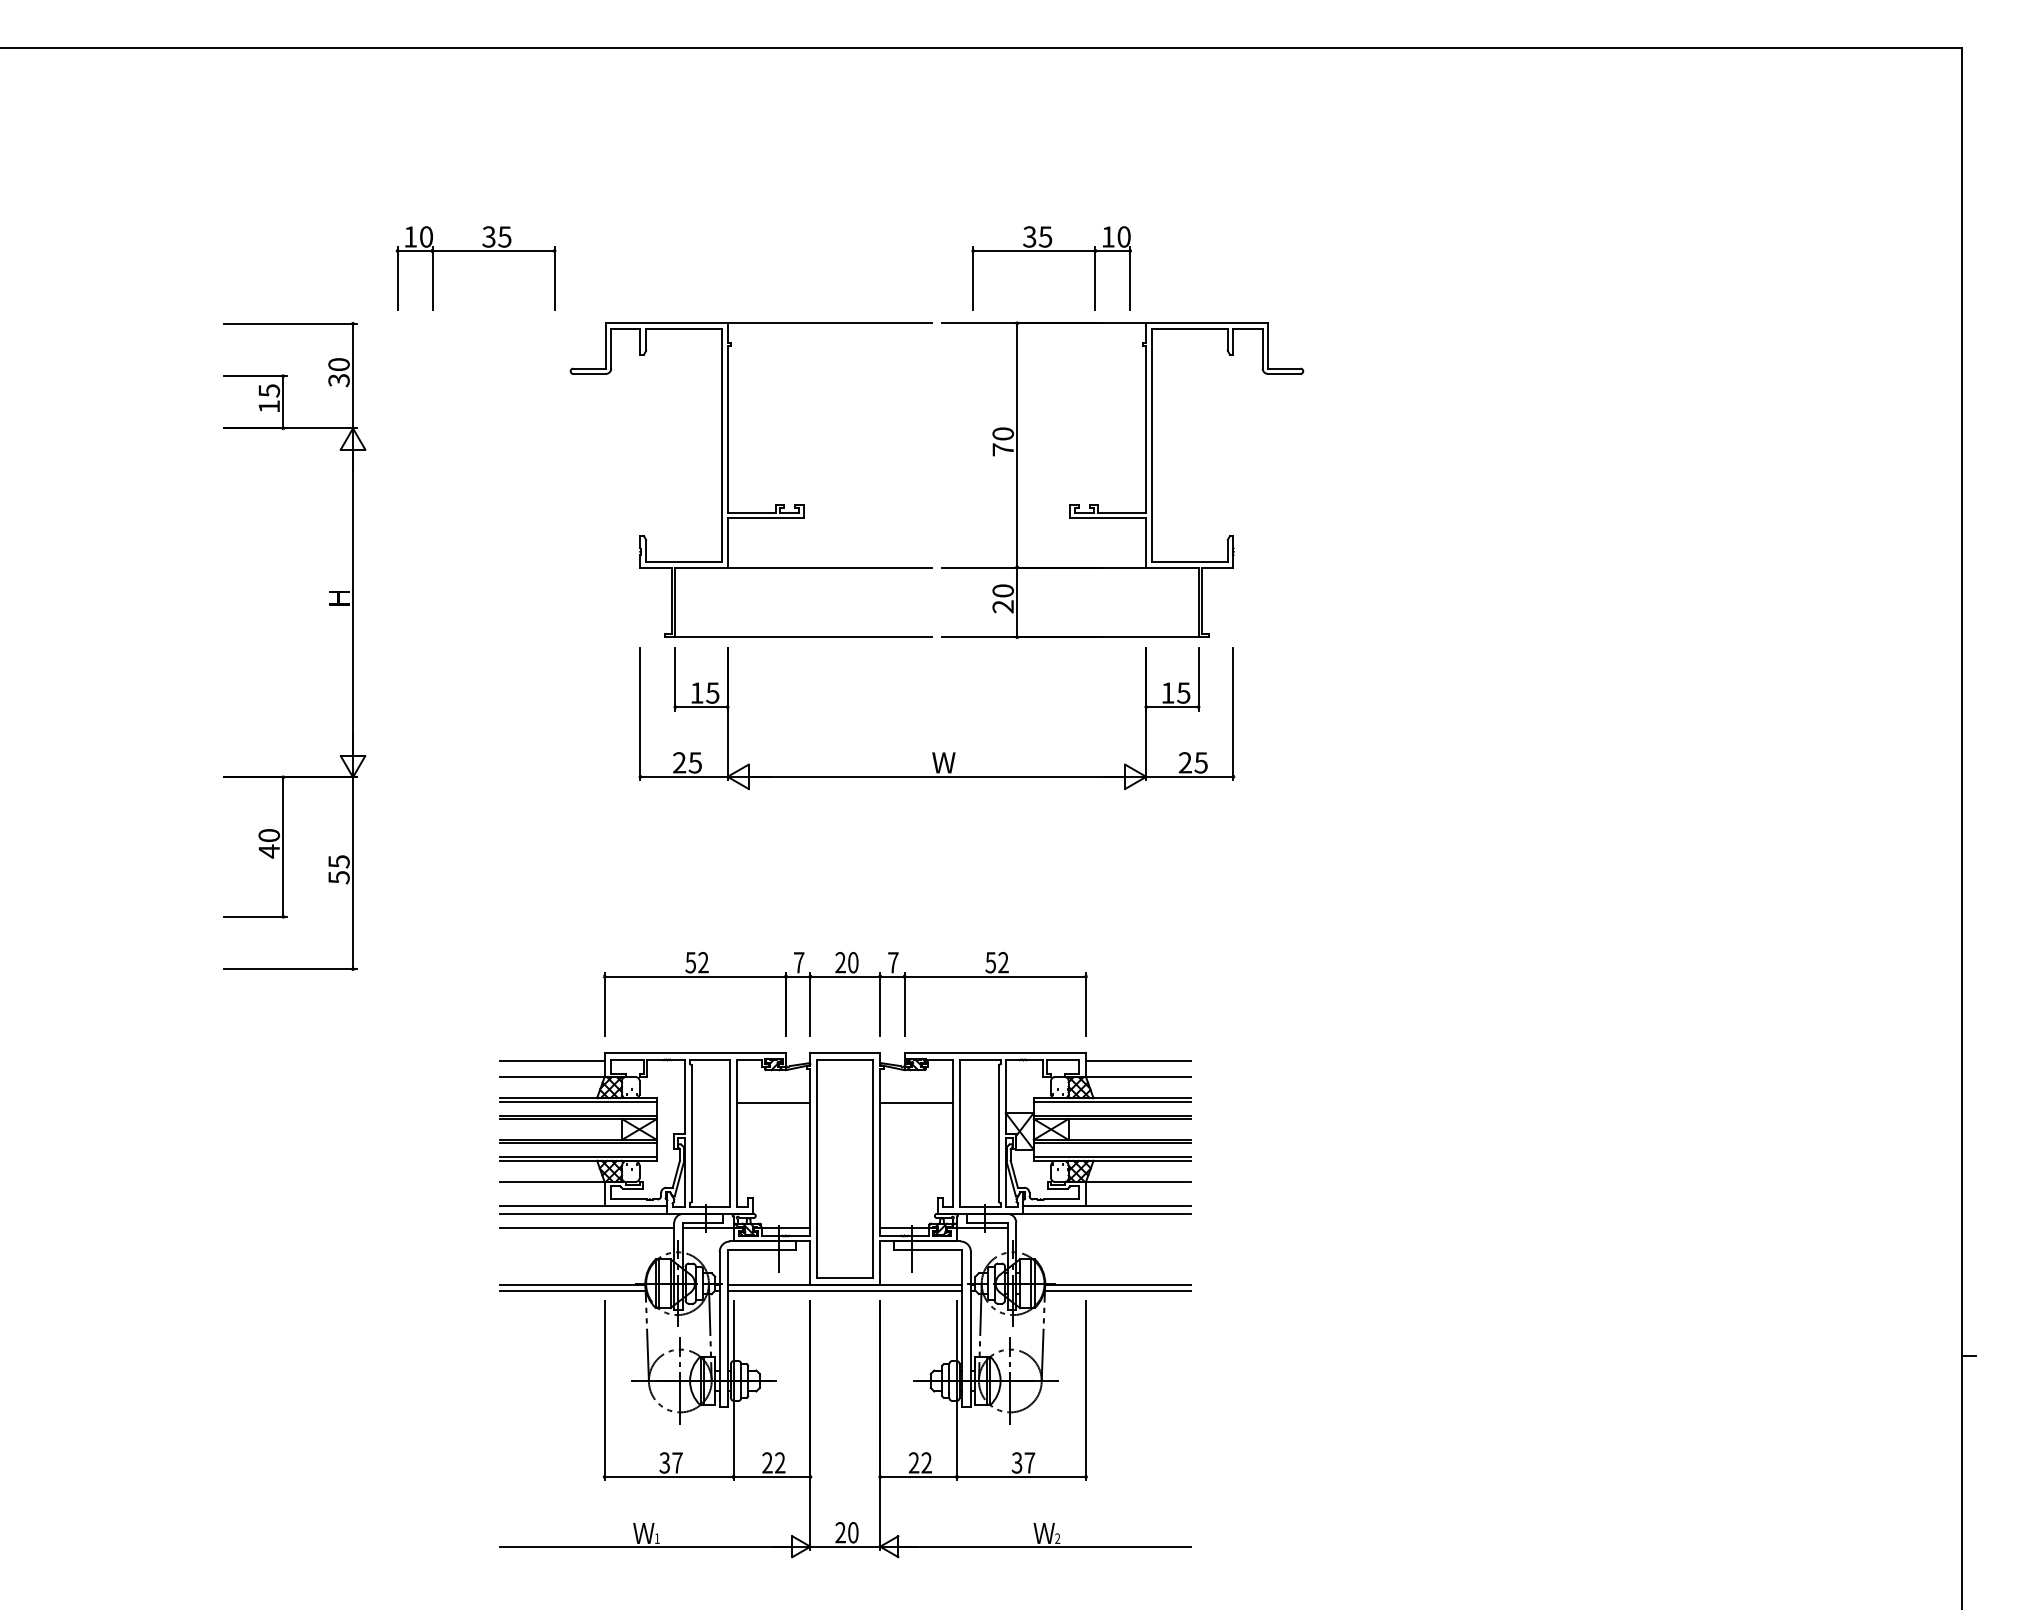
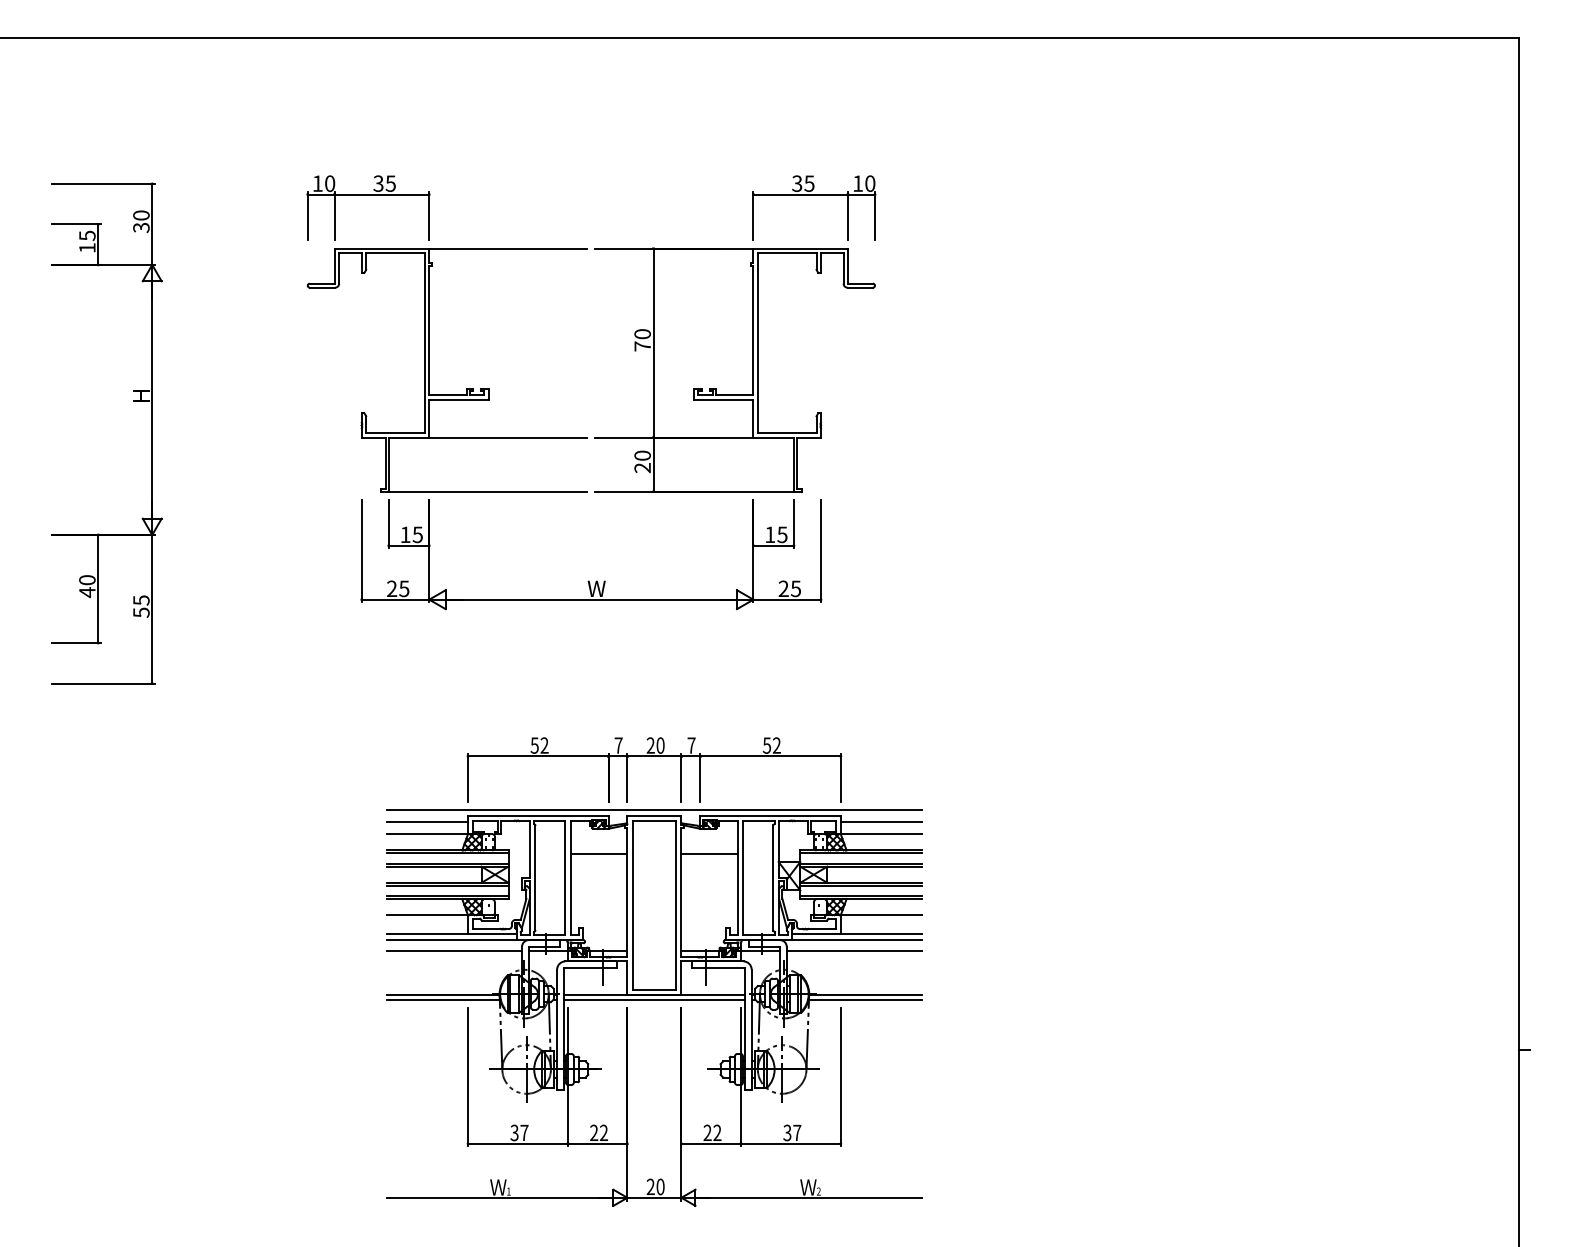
part: (931, 567) -> (587, 437), moved
part: (328, 604) -> (133, 401), moved
line: (845, 1046) -> (654, 810), added
line: (1102, 1227) -> (853, 950), added

